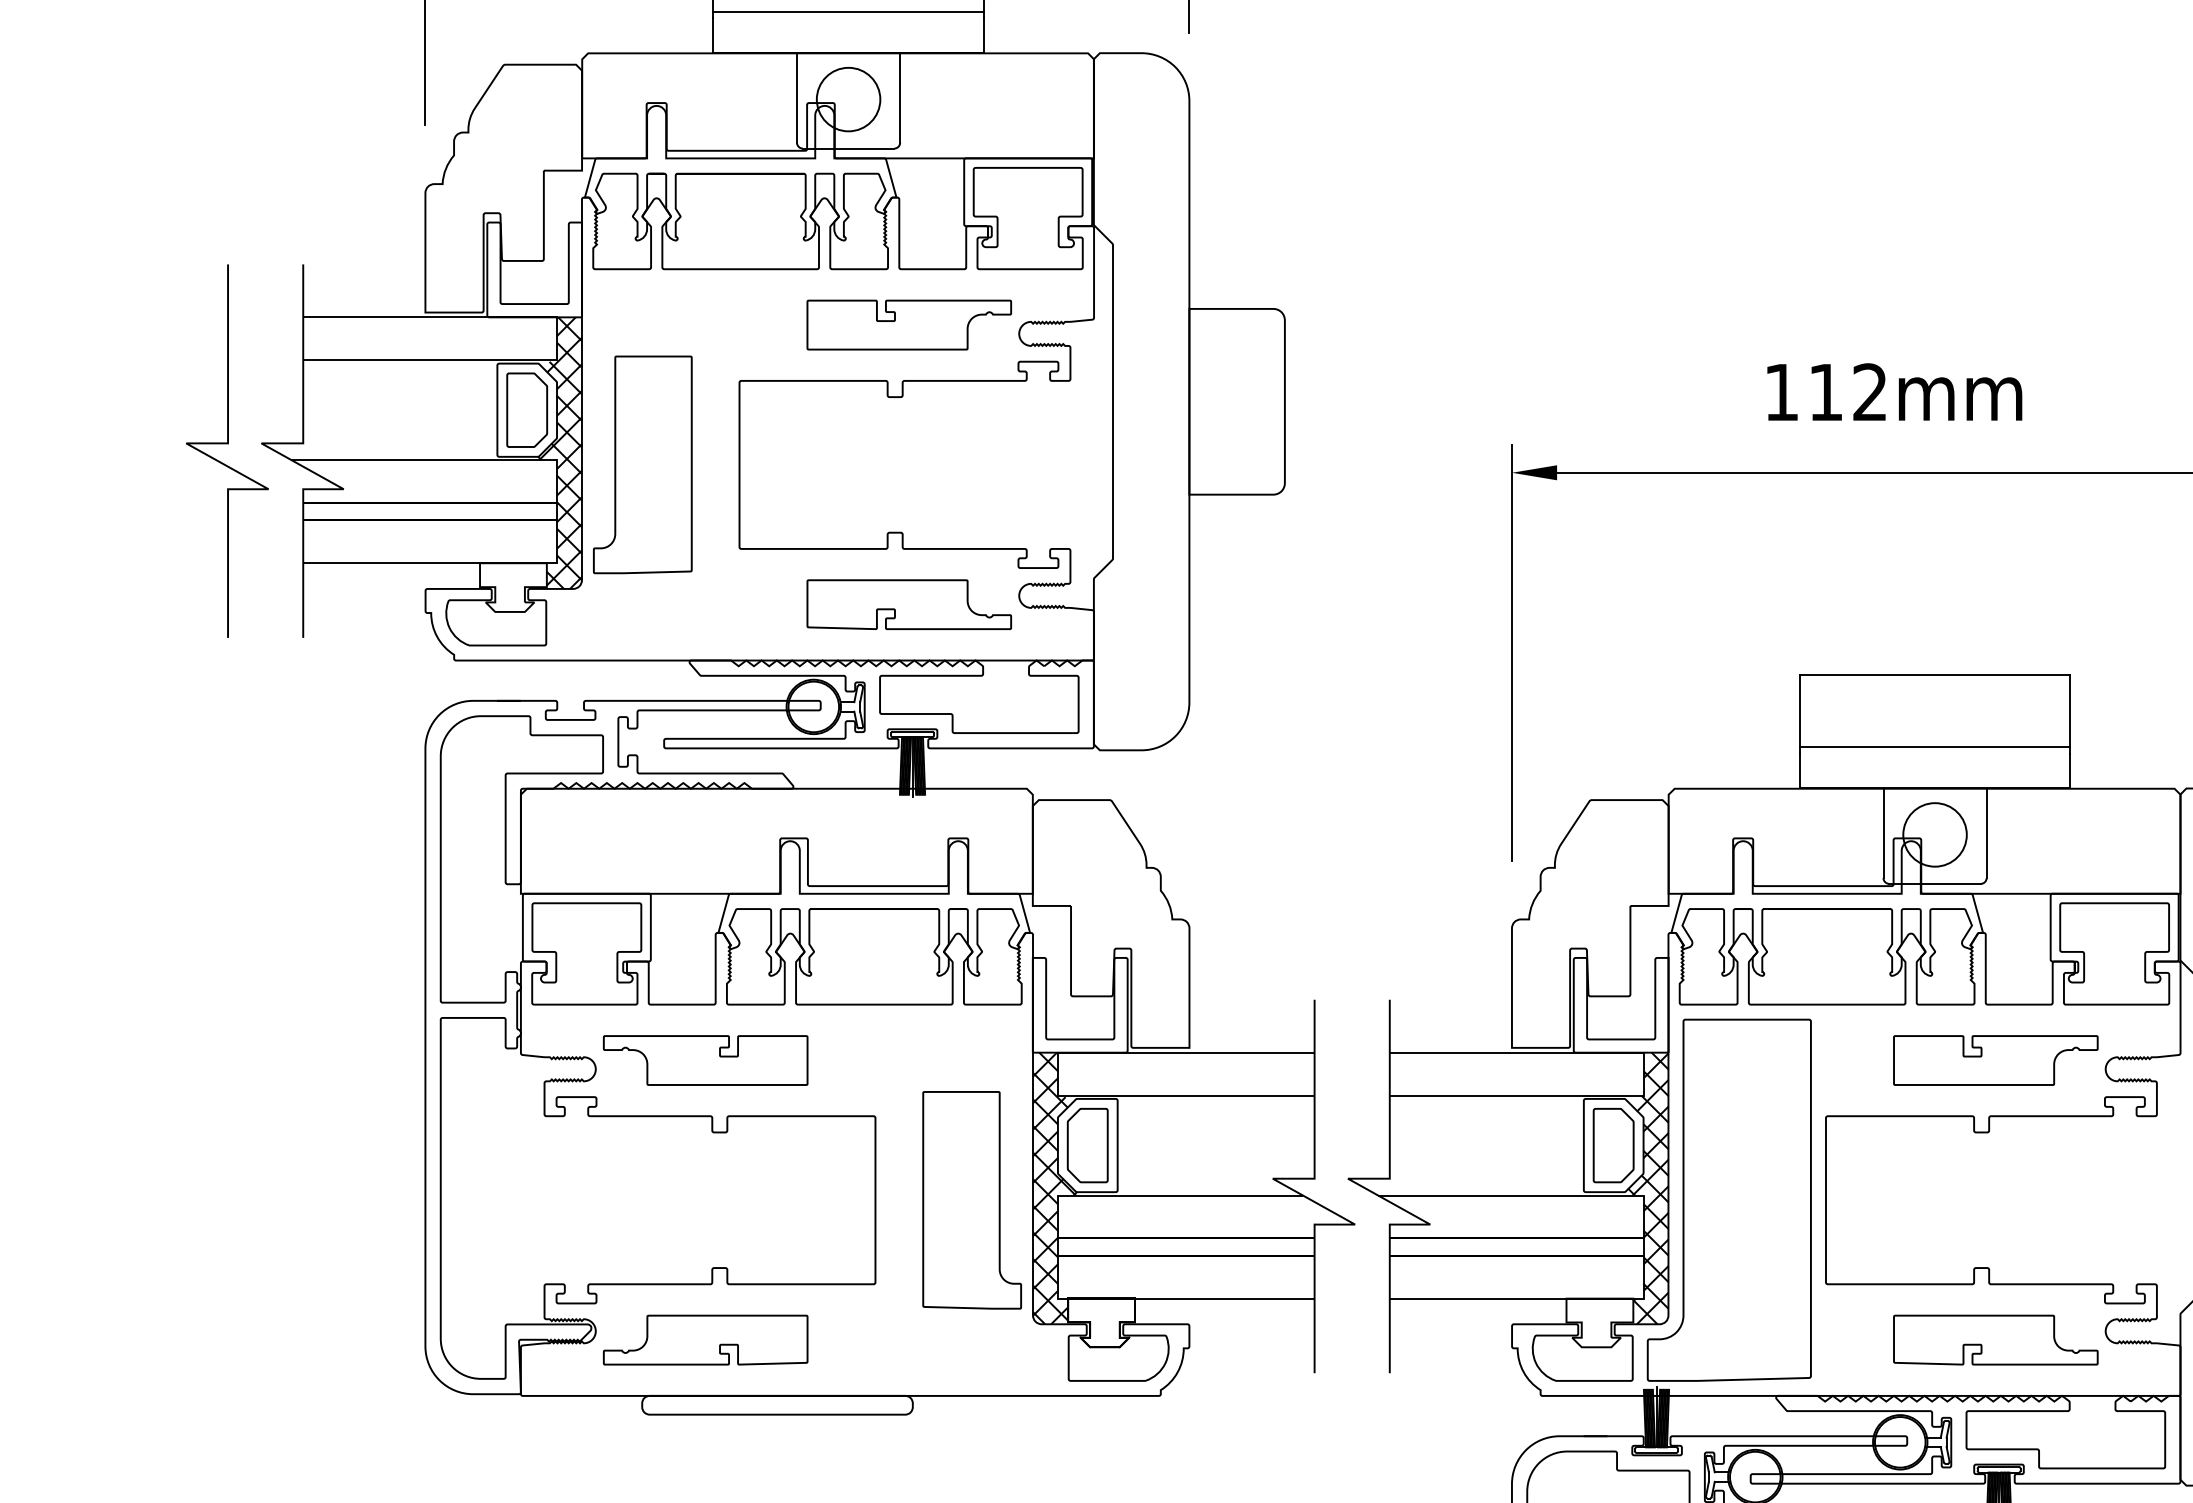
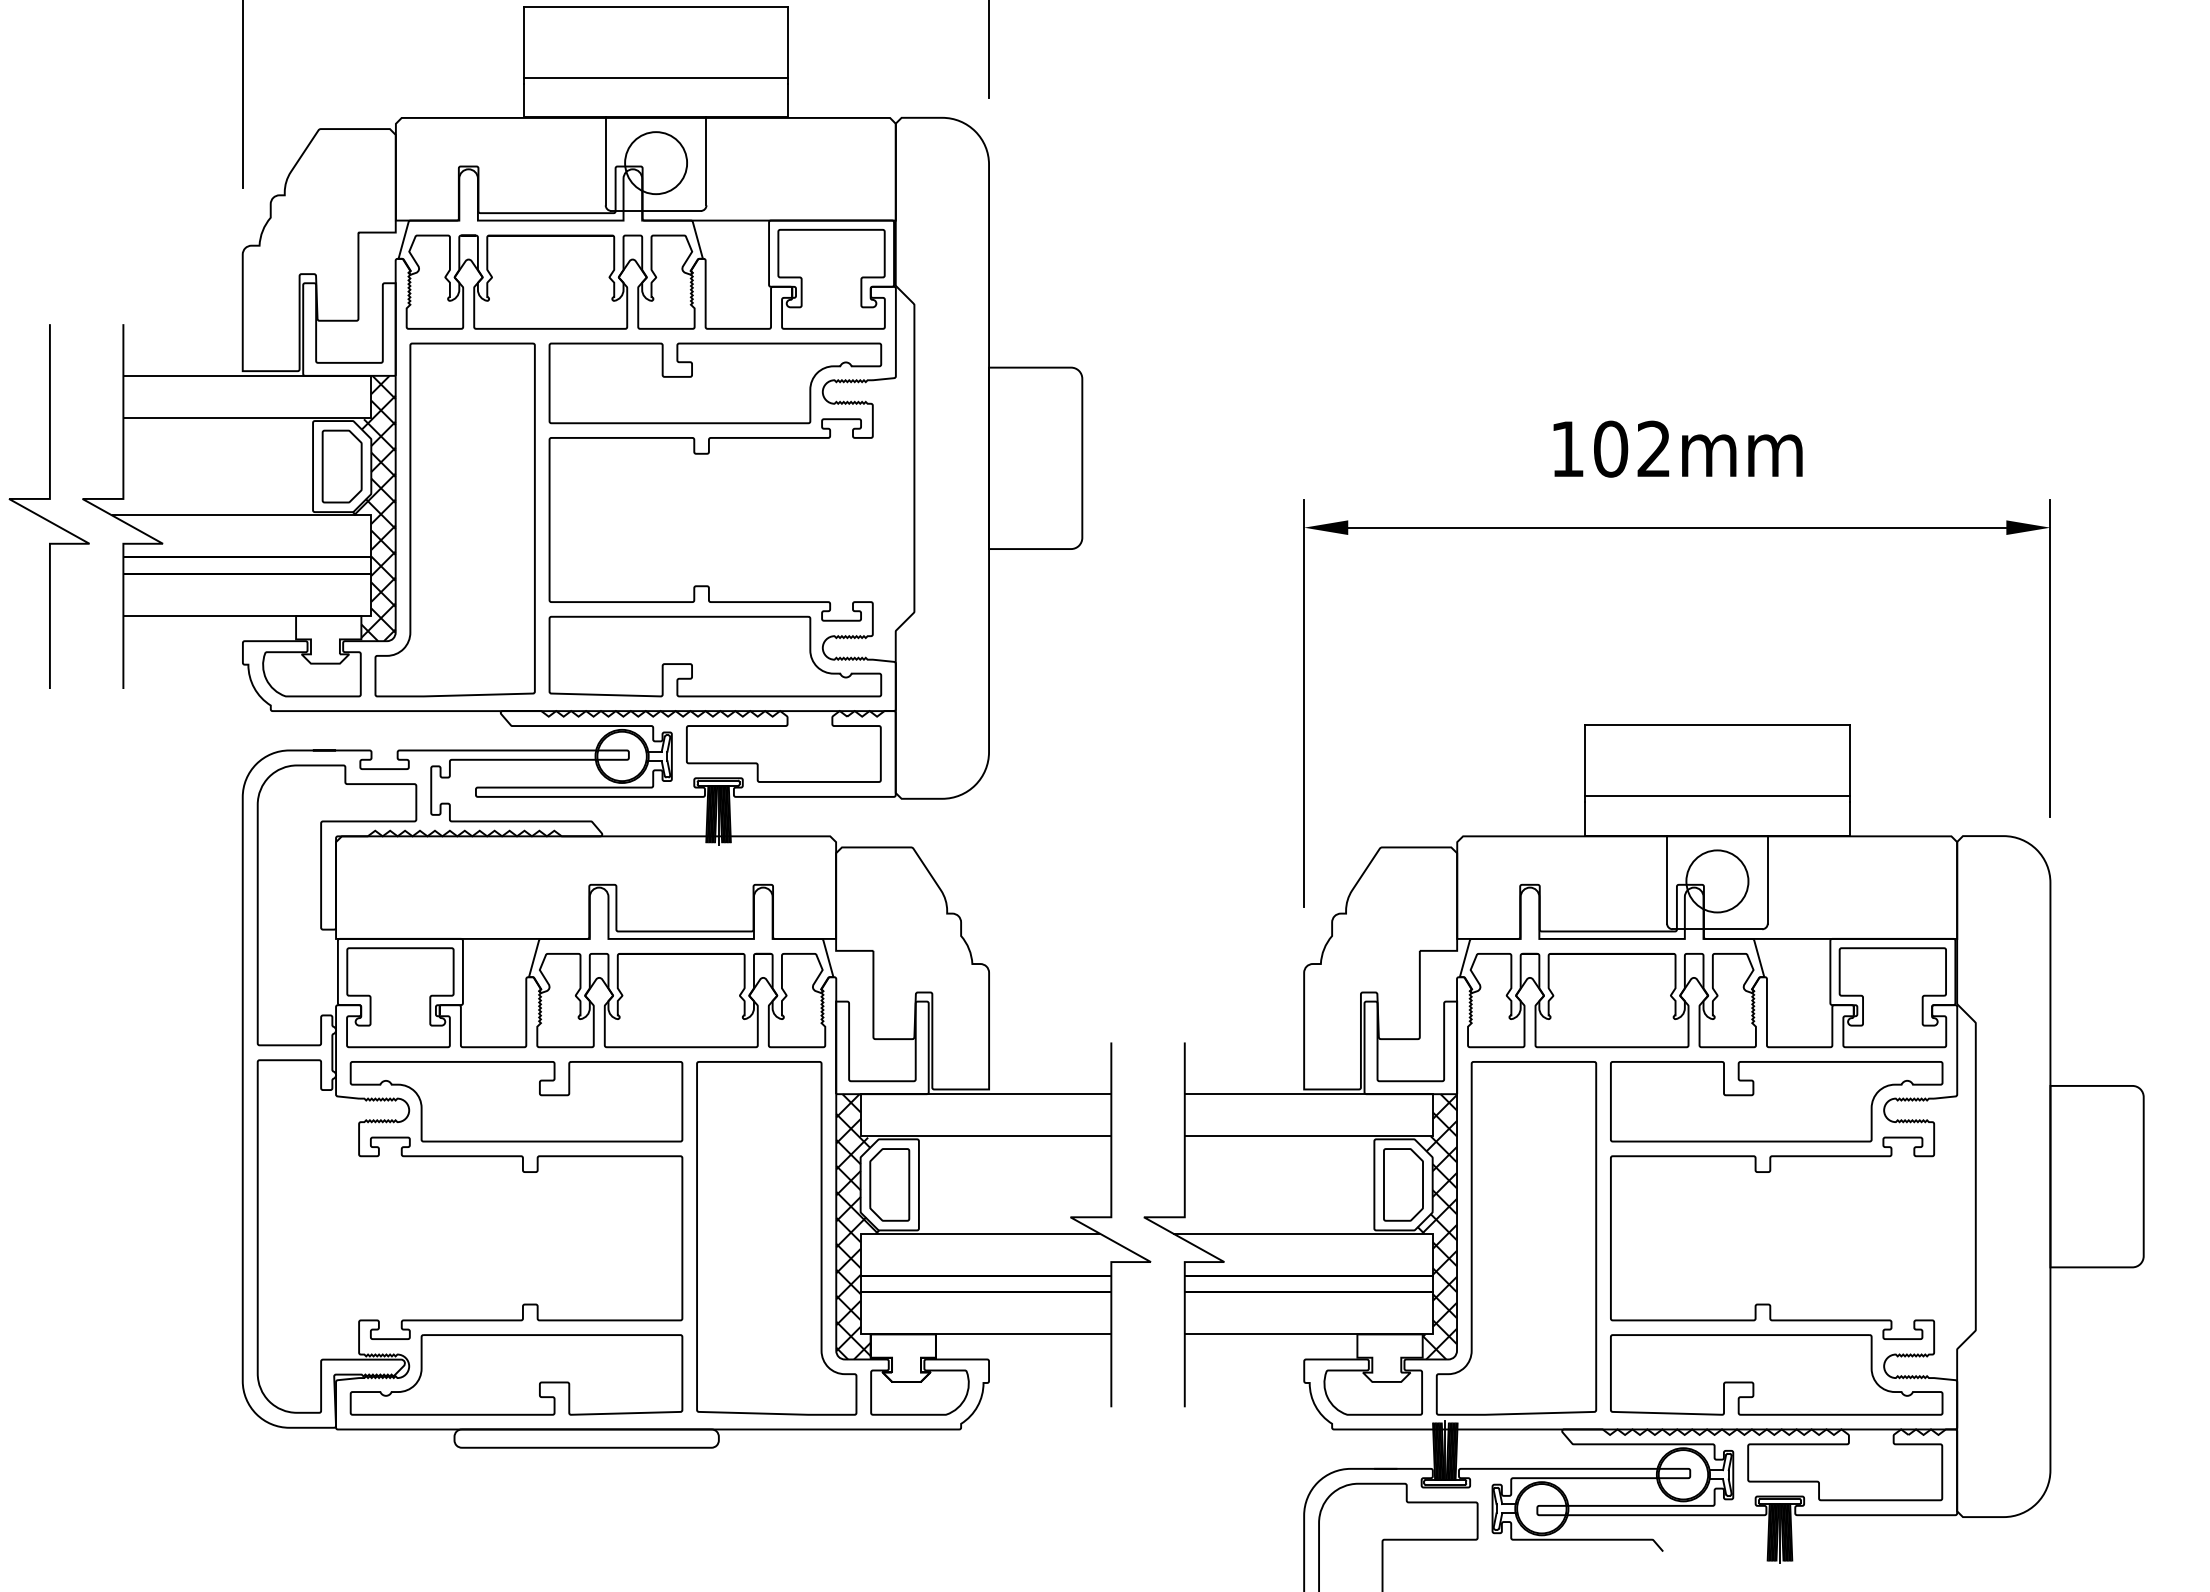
part: (909, 325) -> (715, 383), size x1.67
text: (1826, 391) -> (1611, 448), 112mm -> 102mm
part: (642, 464) -> (454, 519), size x1.67
part: (909, 604) -> (715, 656), size x1.67
part: (705, 1060) -> (516, 1101), size x1.67
part: (1995, 1060) -> (1776, 1101), size x1.67
part: (971, 1200) -> (776, 1238), size x1.67
part: (705, 1339) -> (516, 1374), size x1.67
part: (1995, 1339) -> (1776, 1374), size x1.67

